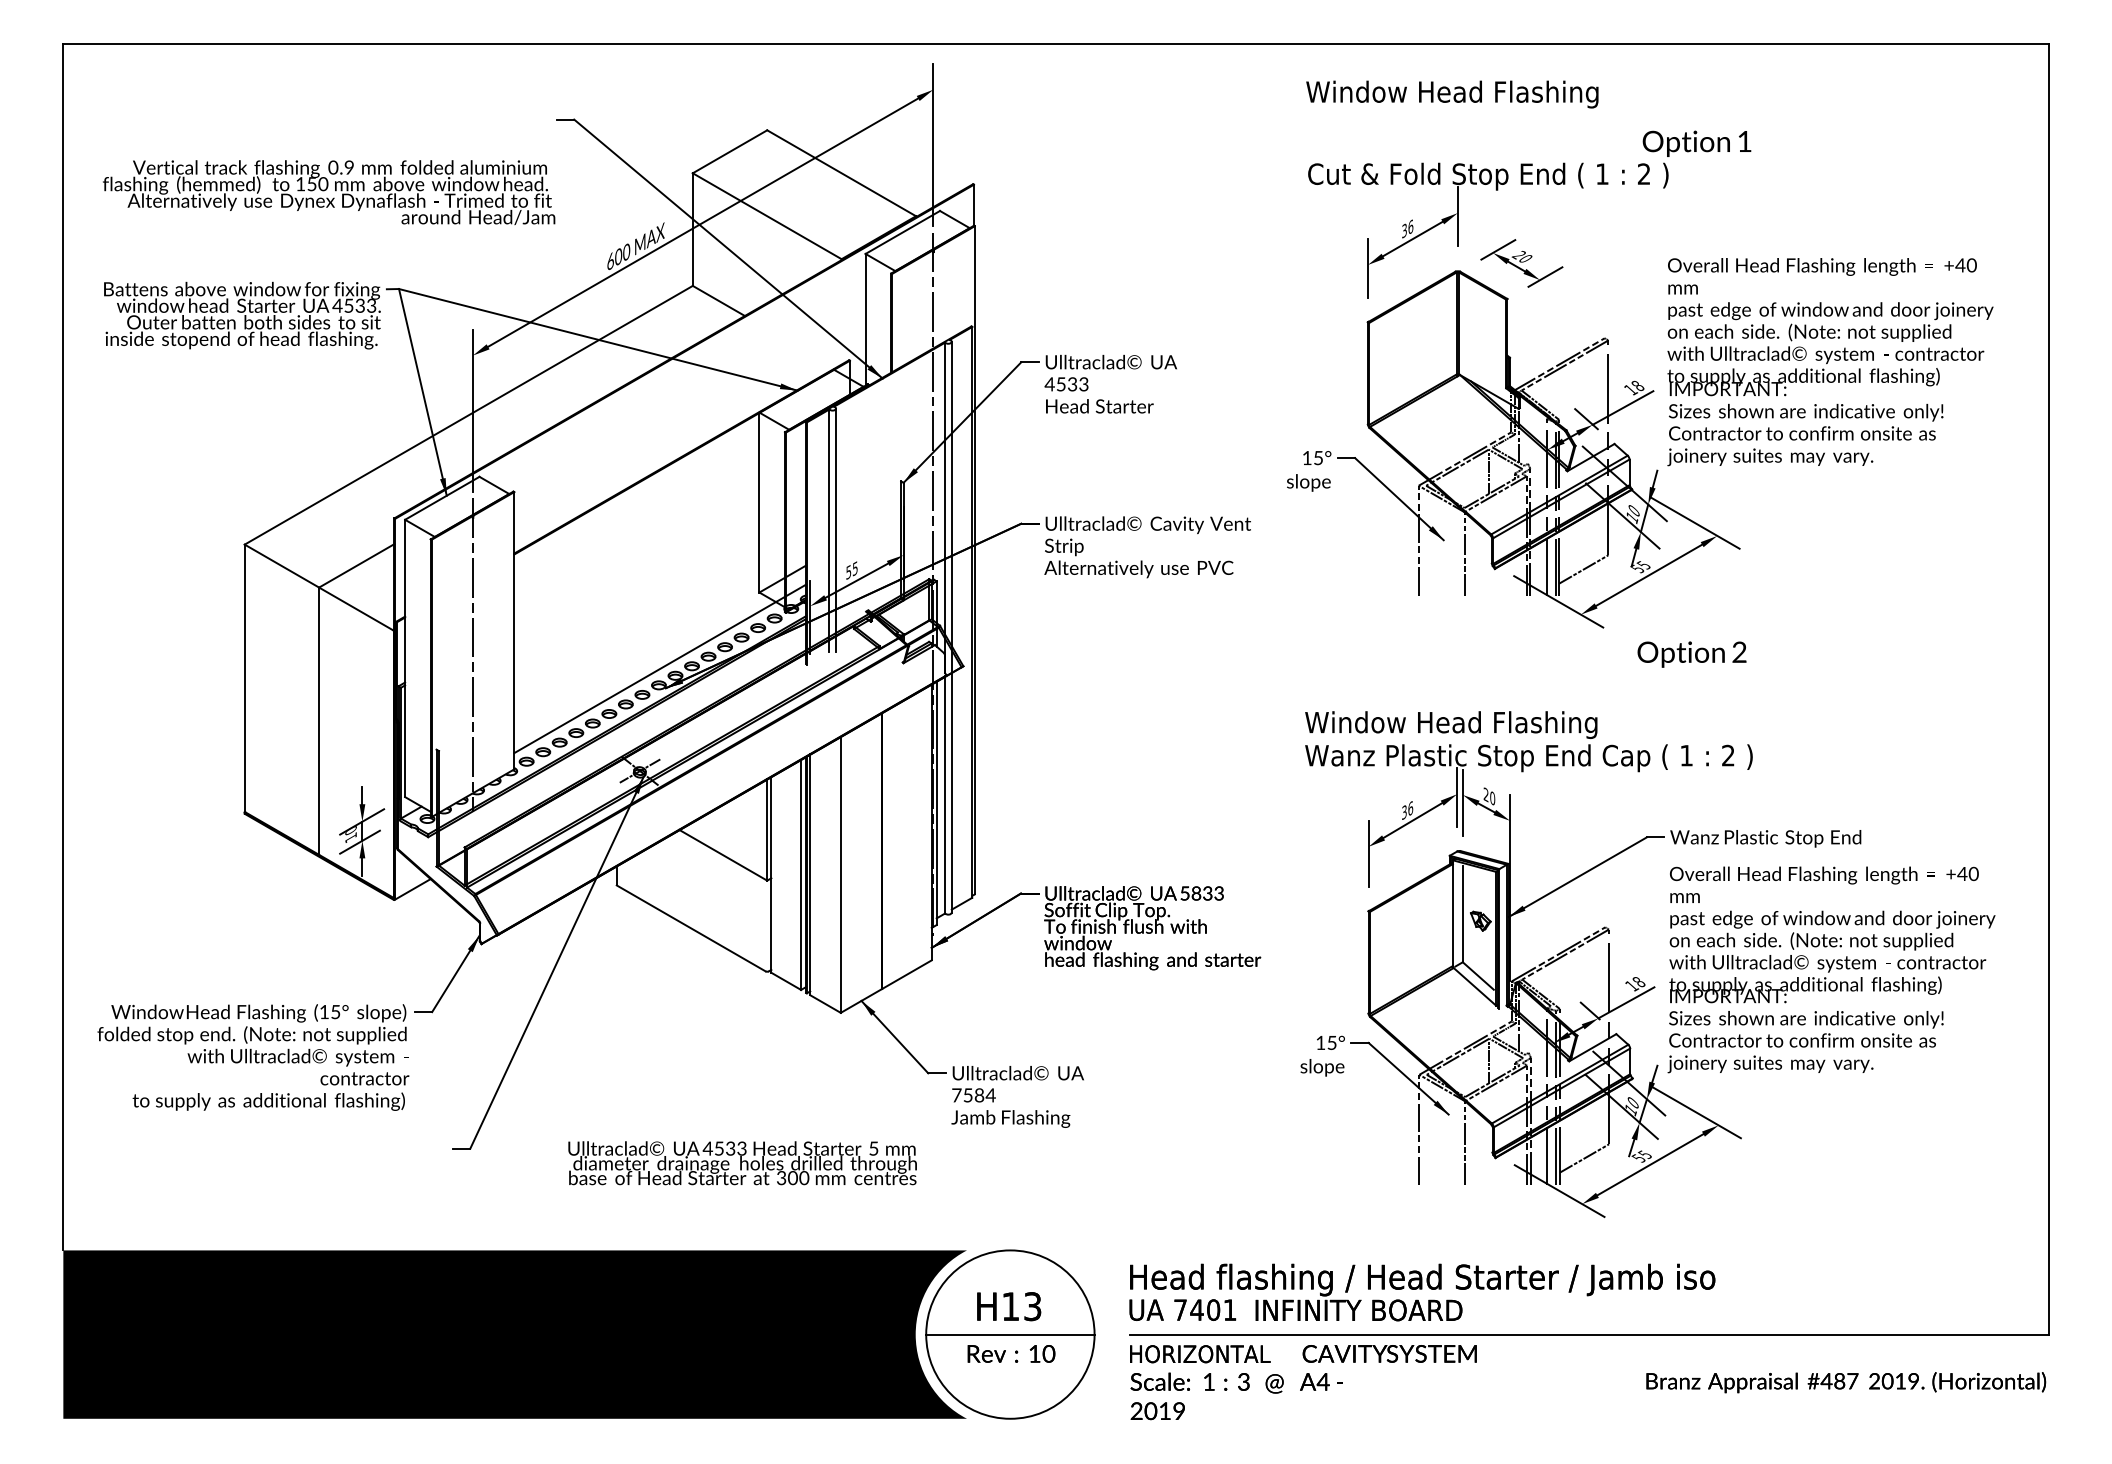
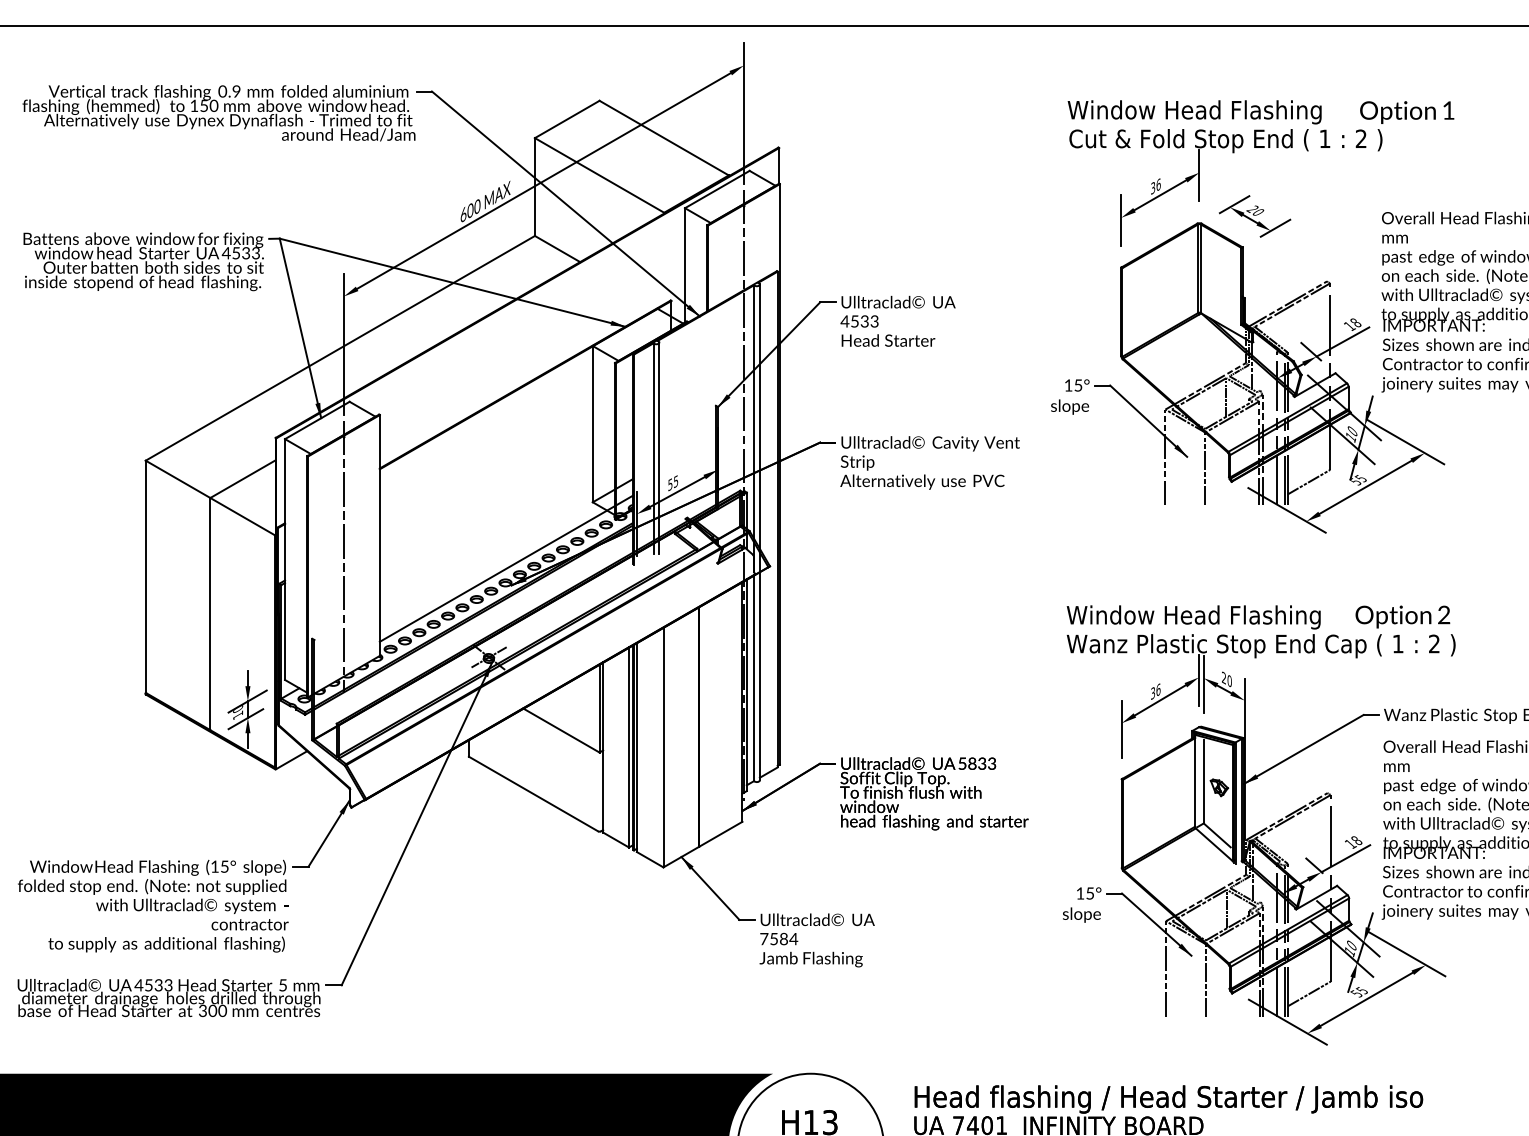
text: (1452, 94) -> (1194, 112), moved
text: (329, 192) -> (219, 113), moved
text: (1691, 654) -> (1402, 616), moved
text: (742, 1163) -> (168, 998), moved

